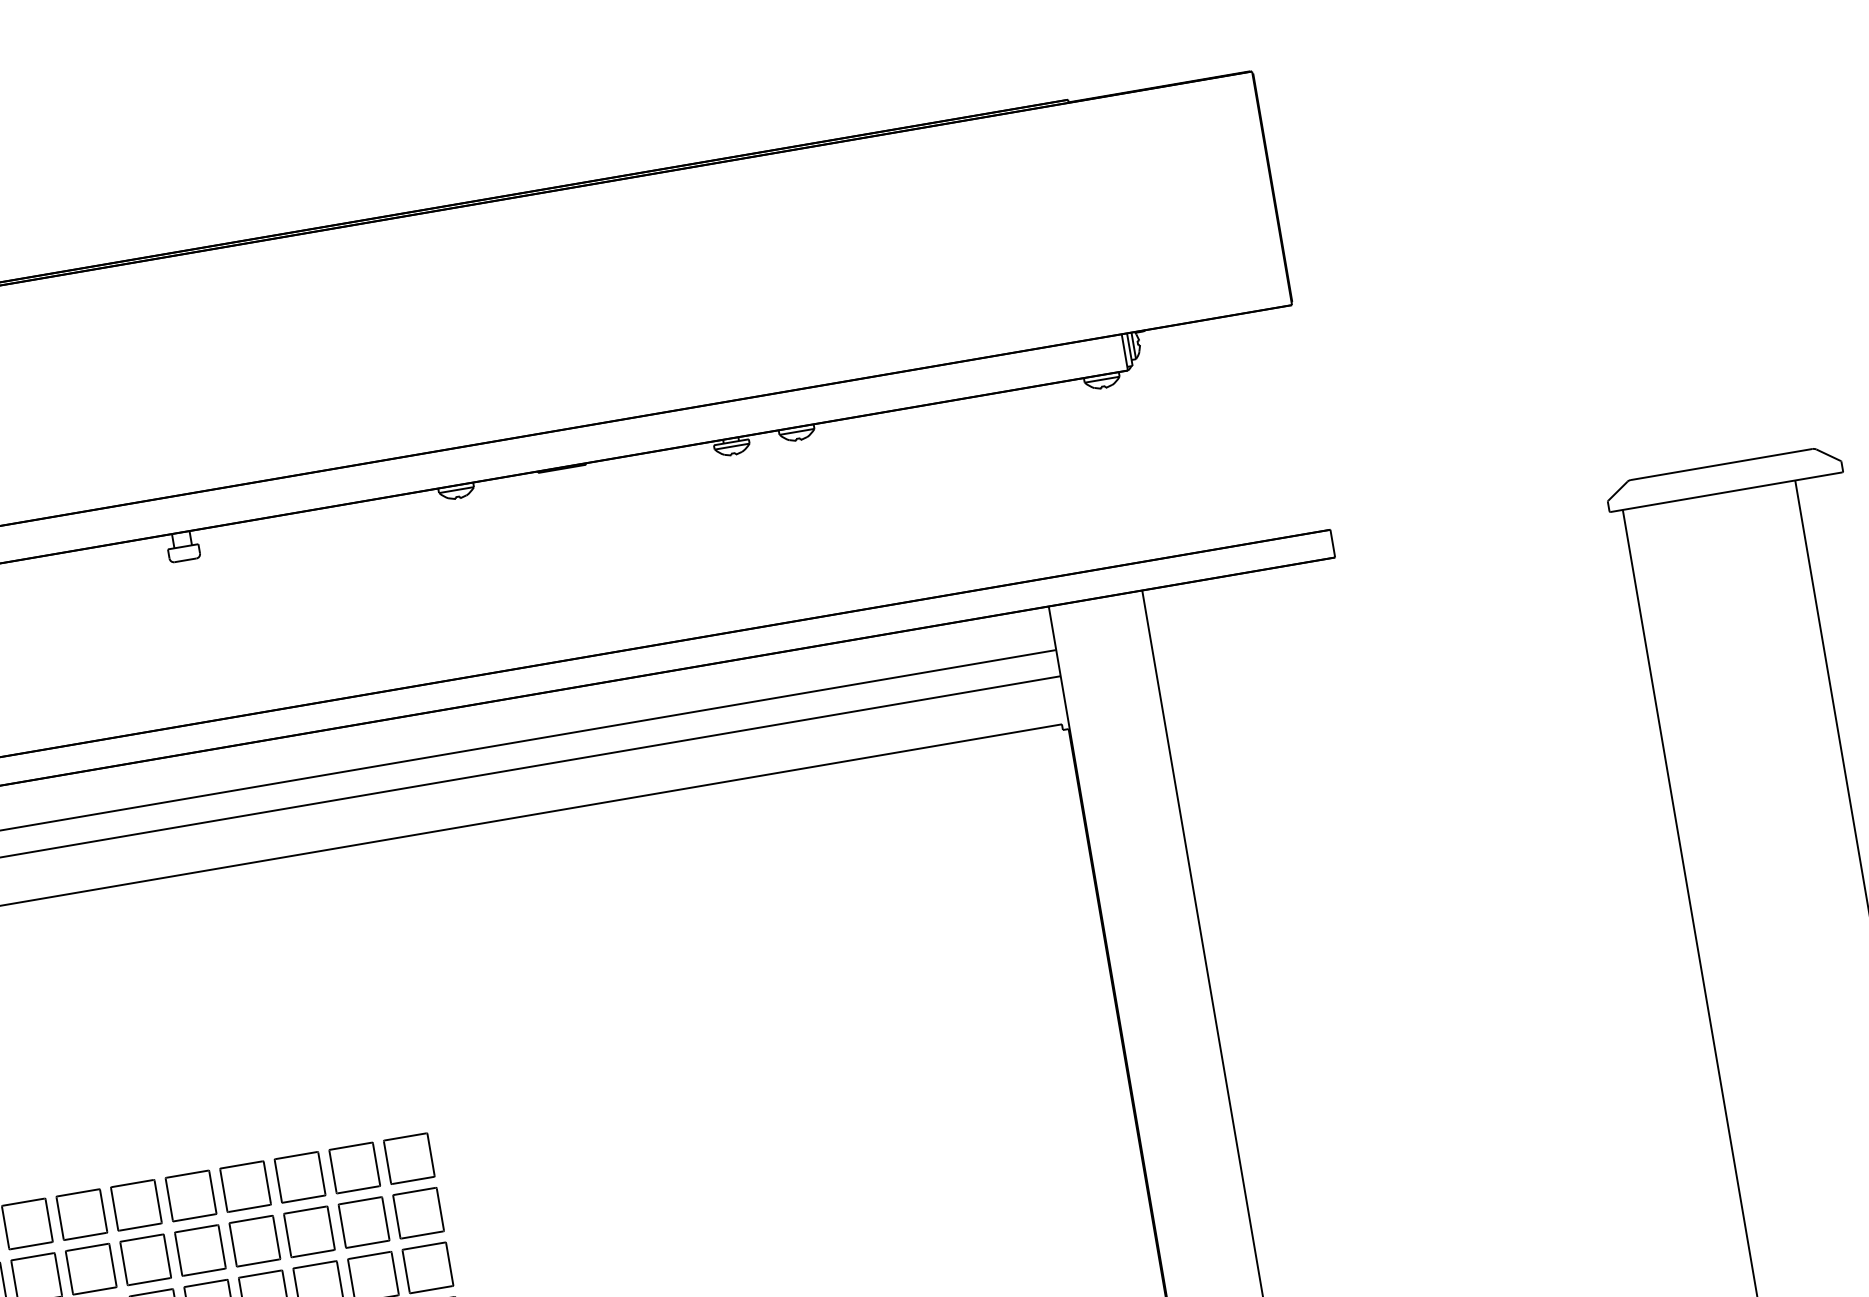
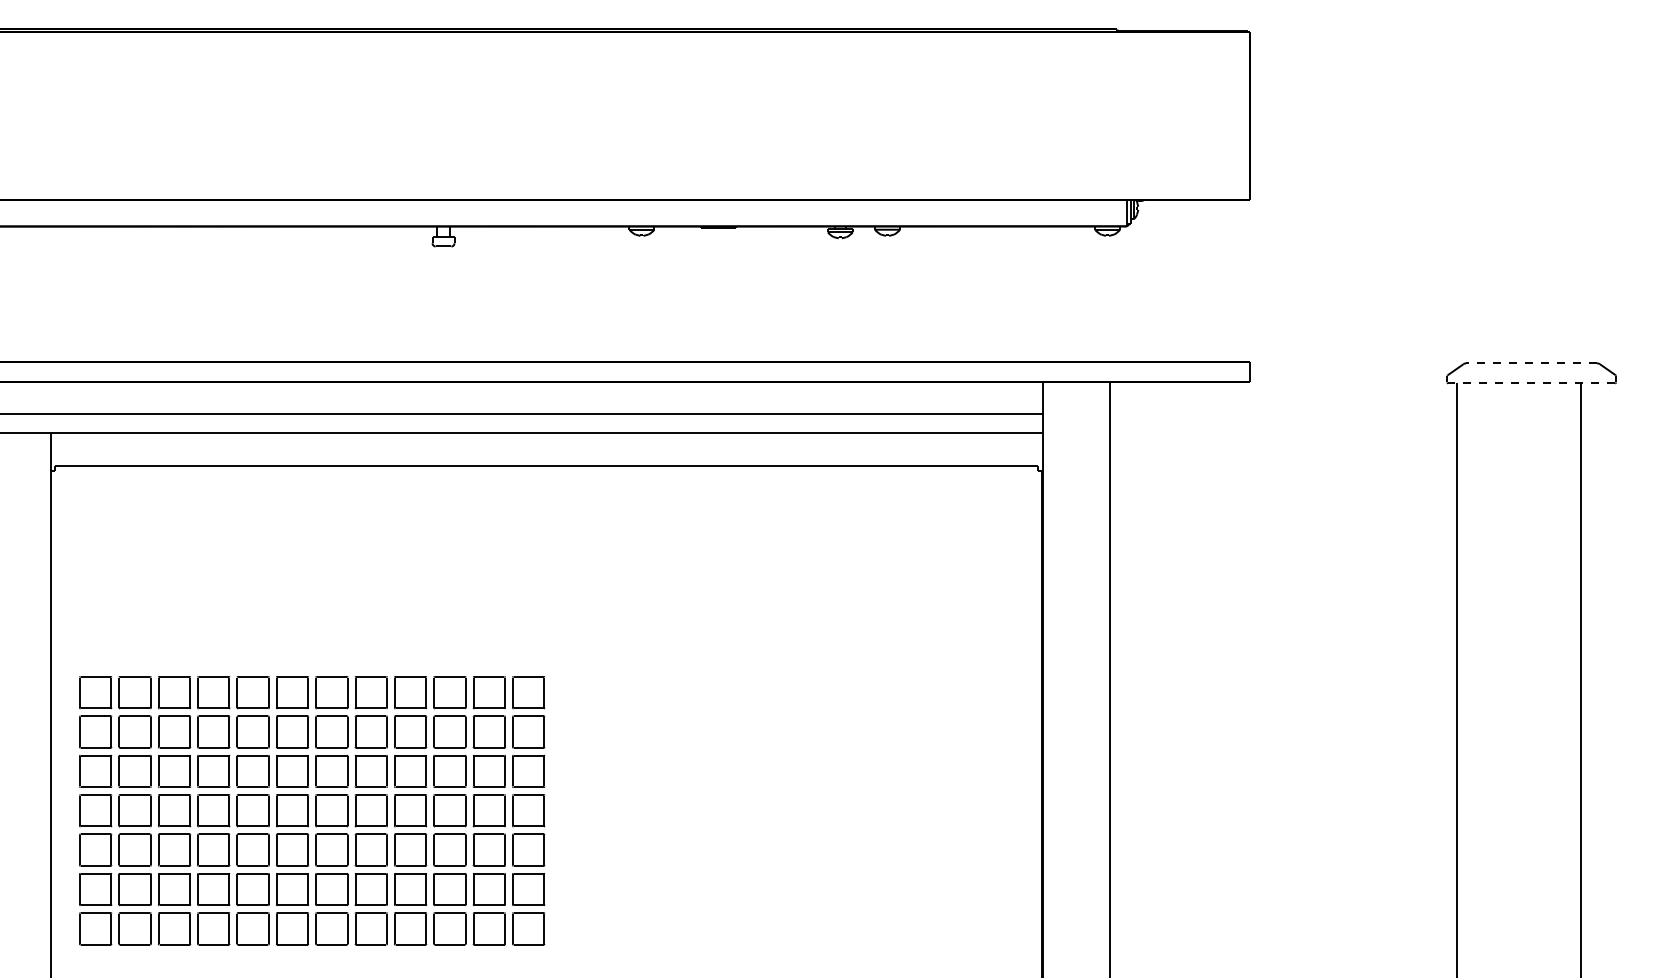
line: (1721, 464) -> (1531, 363), solid -> dashed
line: (1726, 492) -> (1531, 383), solid -> dashed

